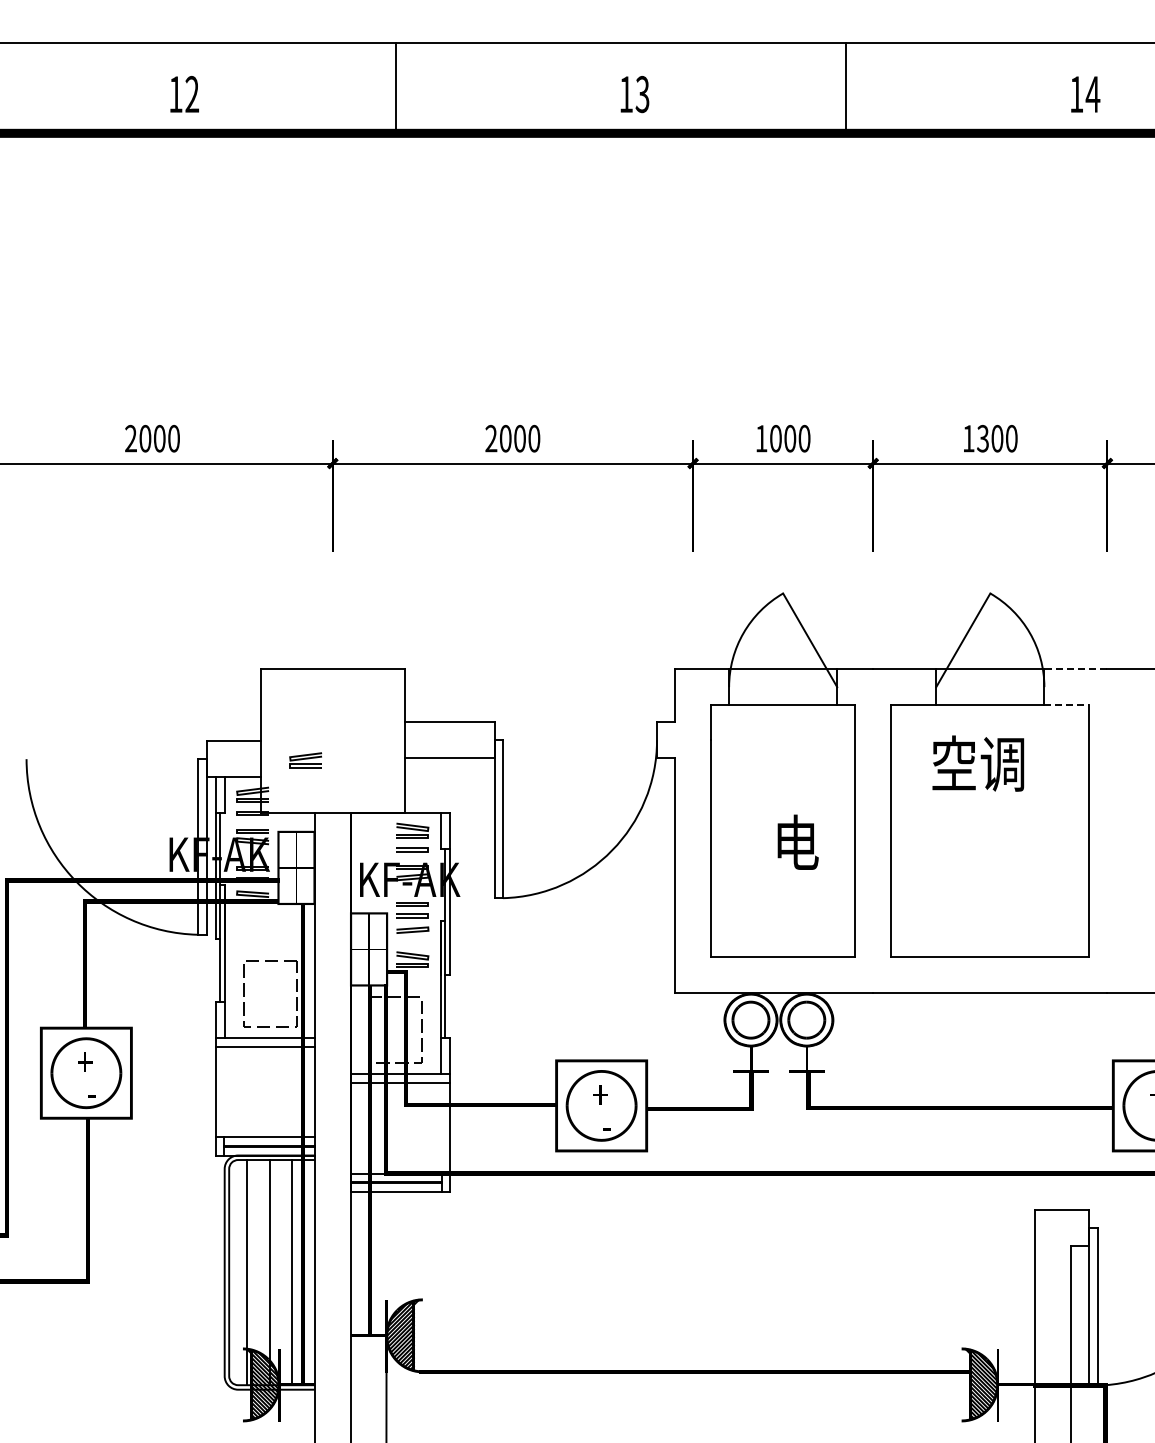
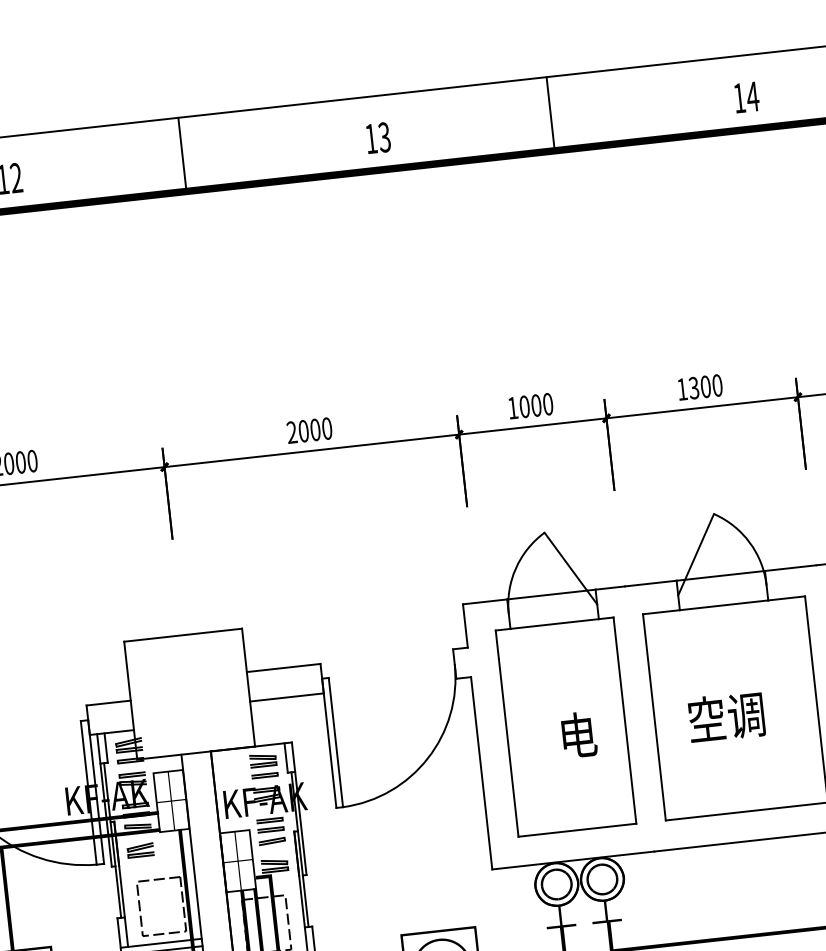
line: (1075, 669) -> (790, 568), dashed -> solid
line: (1066, 705) -> (786, 598), dashed -> solid
part: (305, 760) -> (140, 850), moved
text: (978, 763) -> (726, 717), moved

